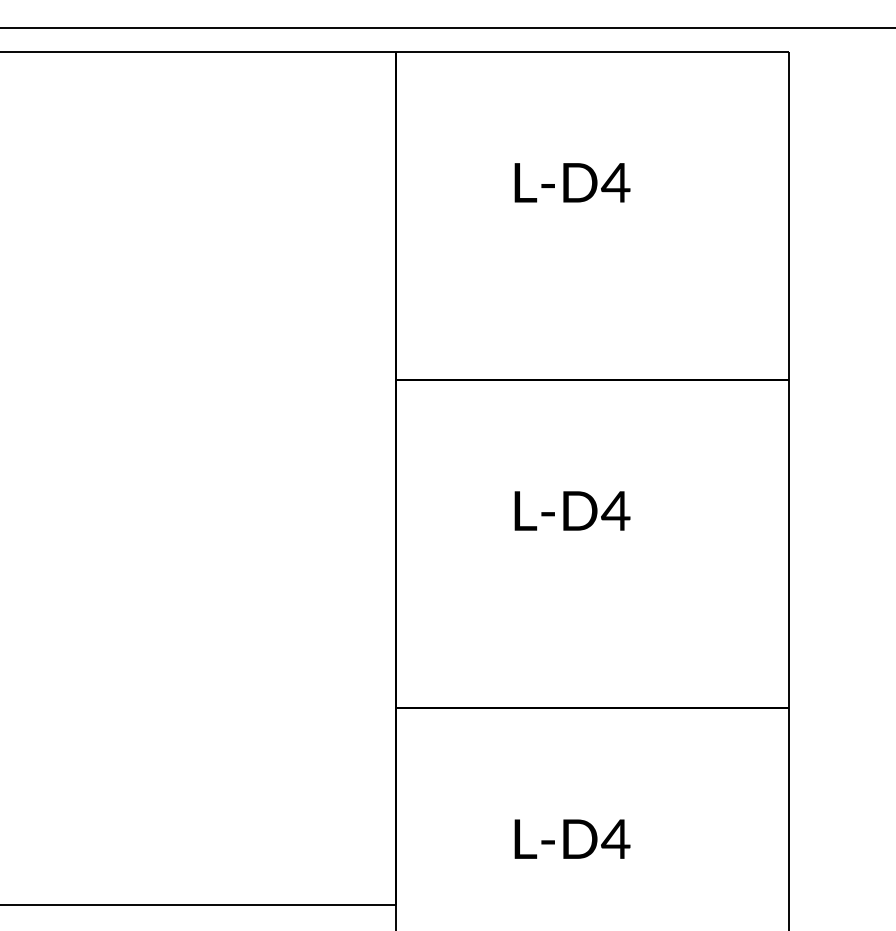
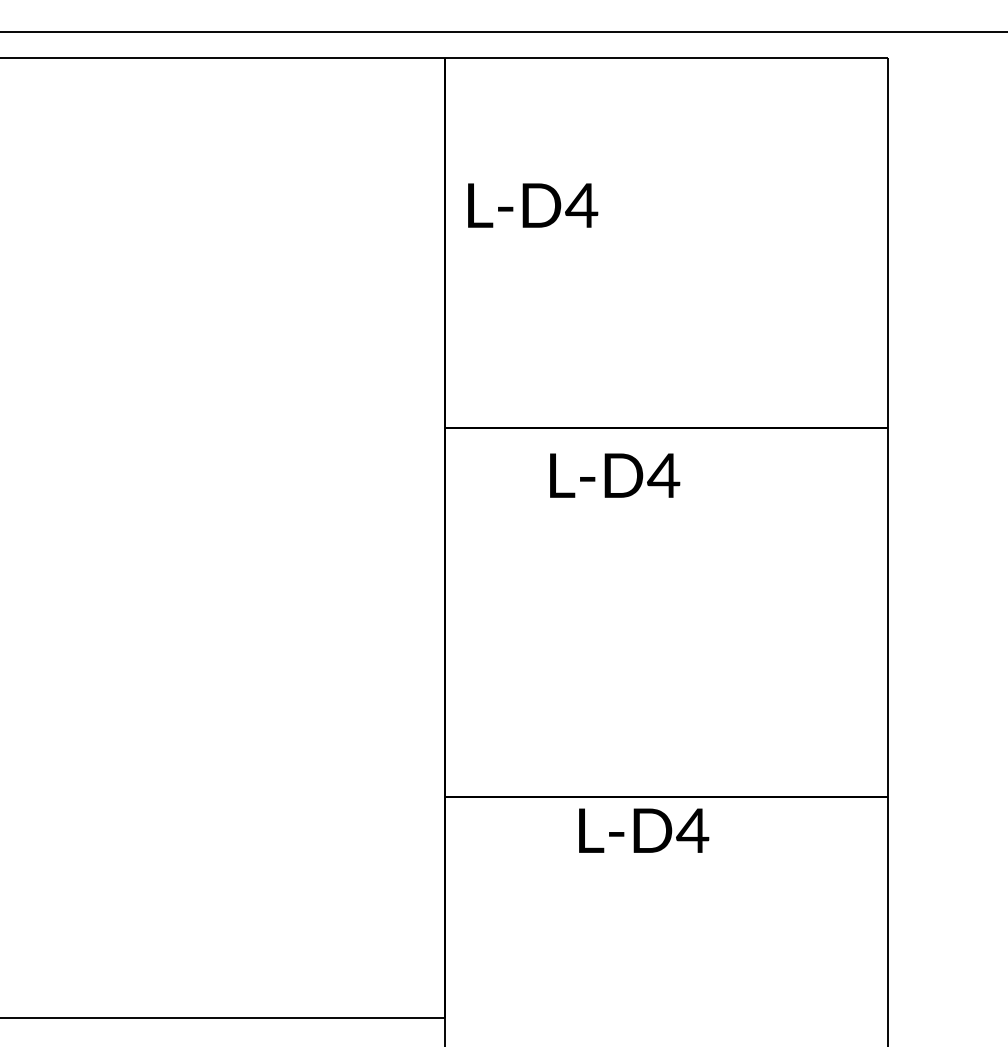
text: (572, 182) -> (533, 205), moved
text: (572, 510) -> (615, 475), moved
text: (572, 838) -> (644, 830), moved

